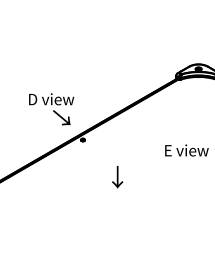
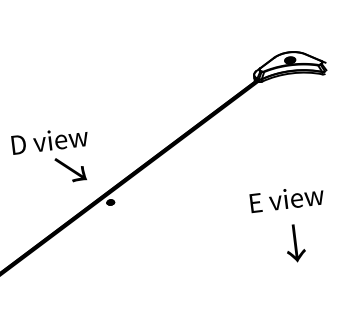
text: (117, 177) -> (295, 243), moved

